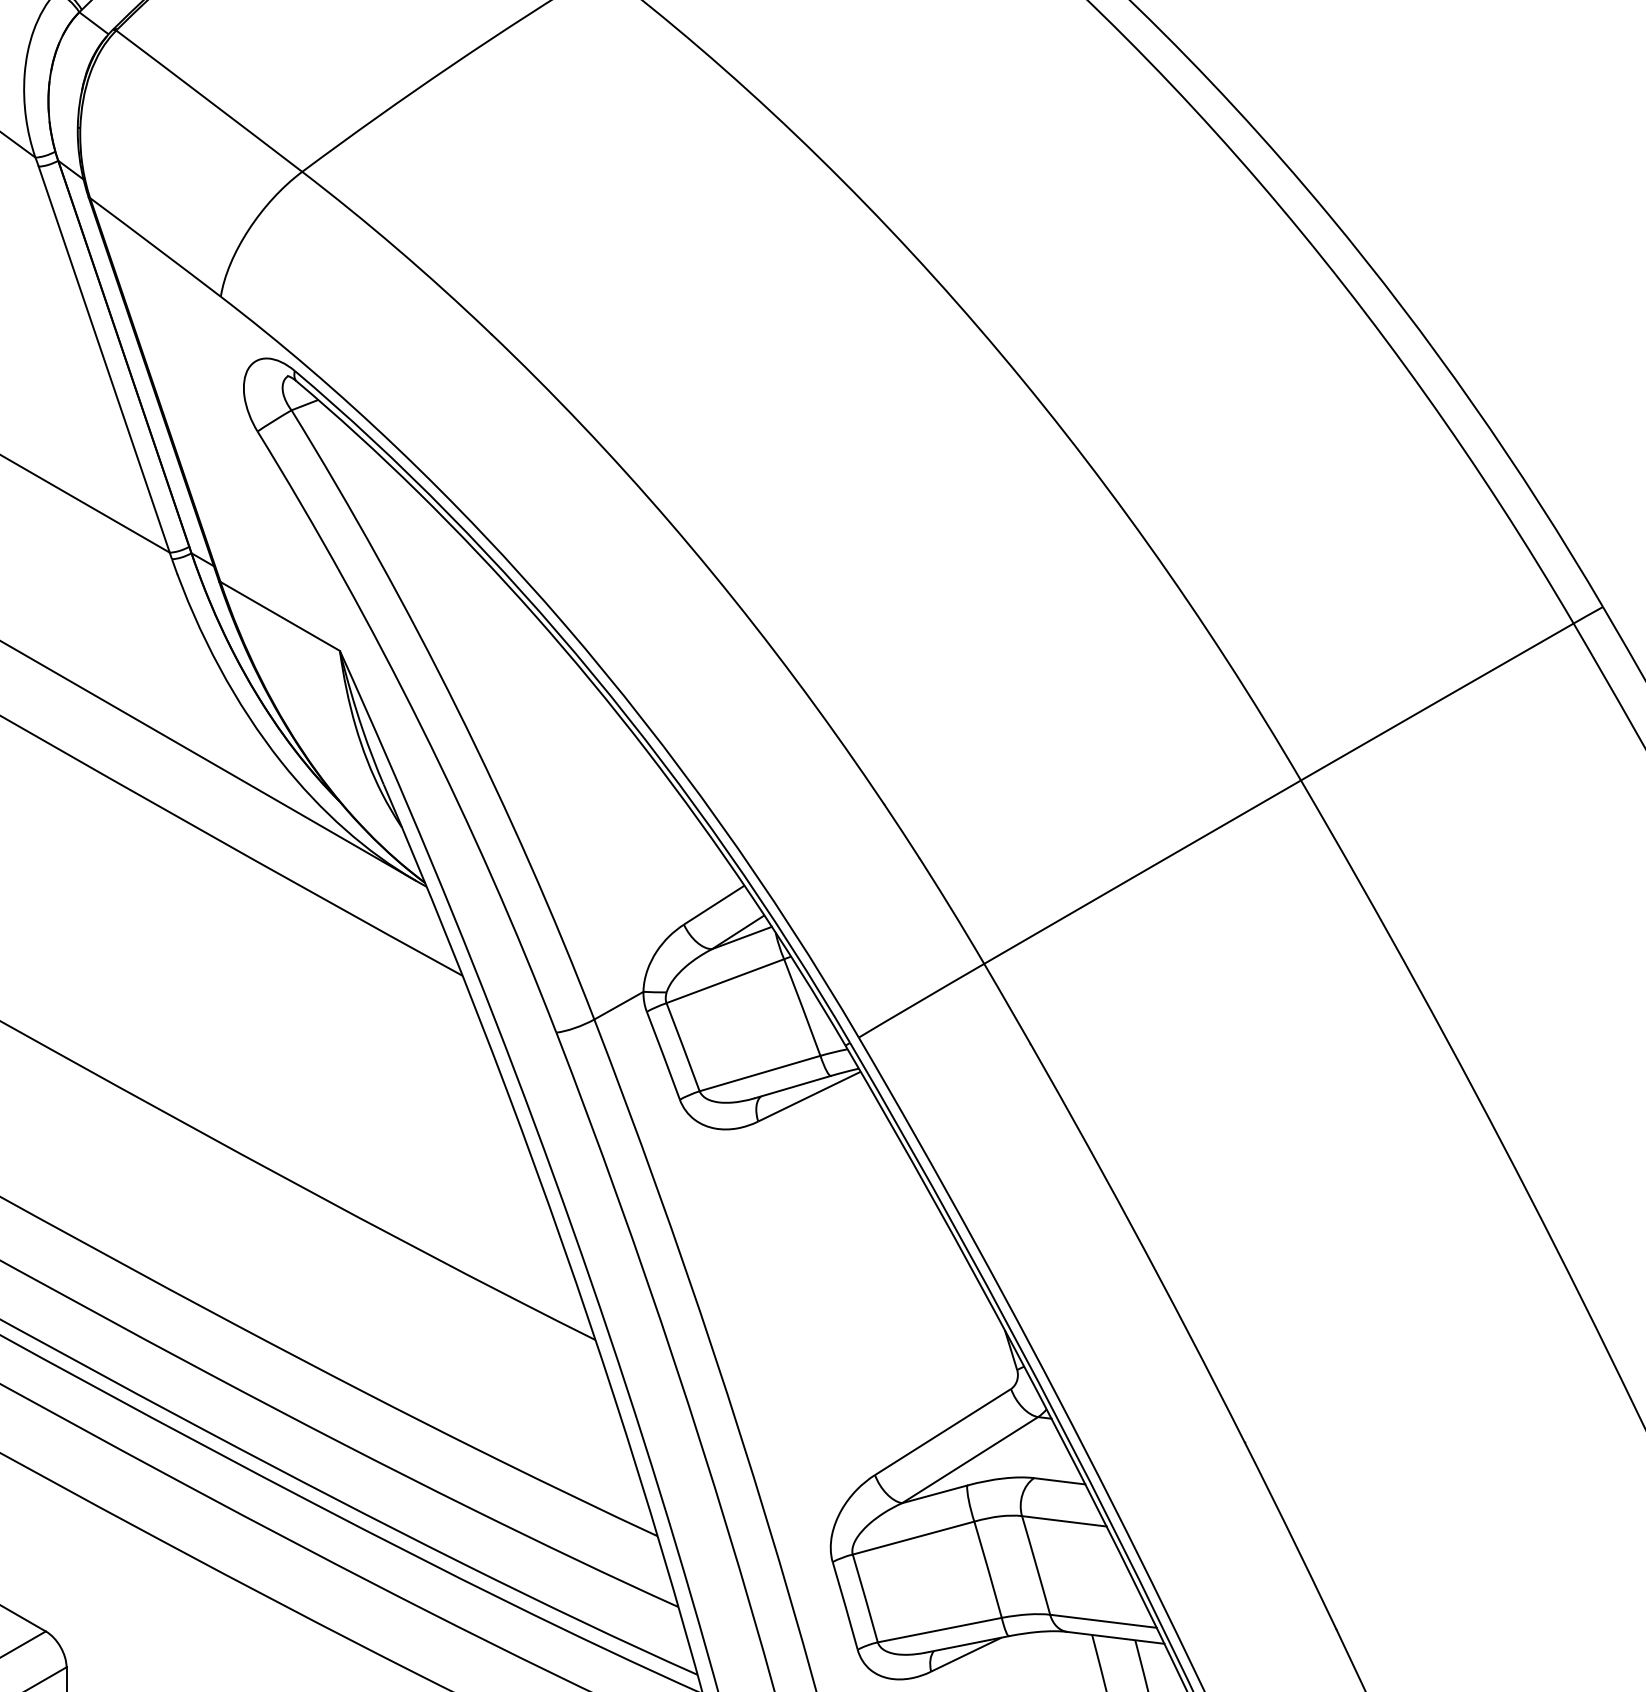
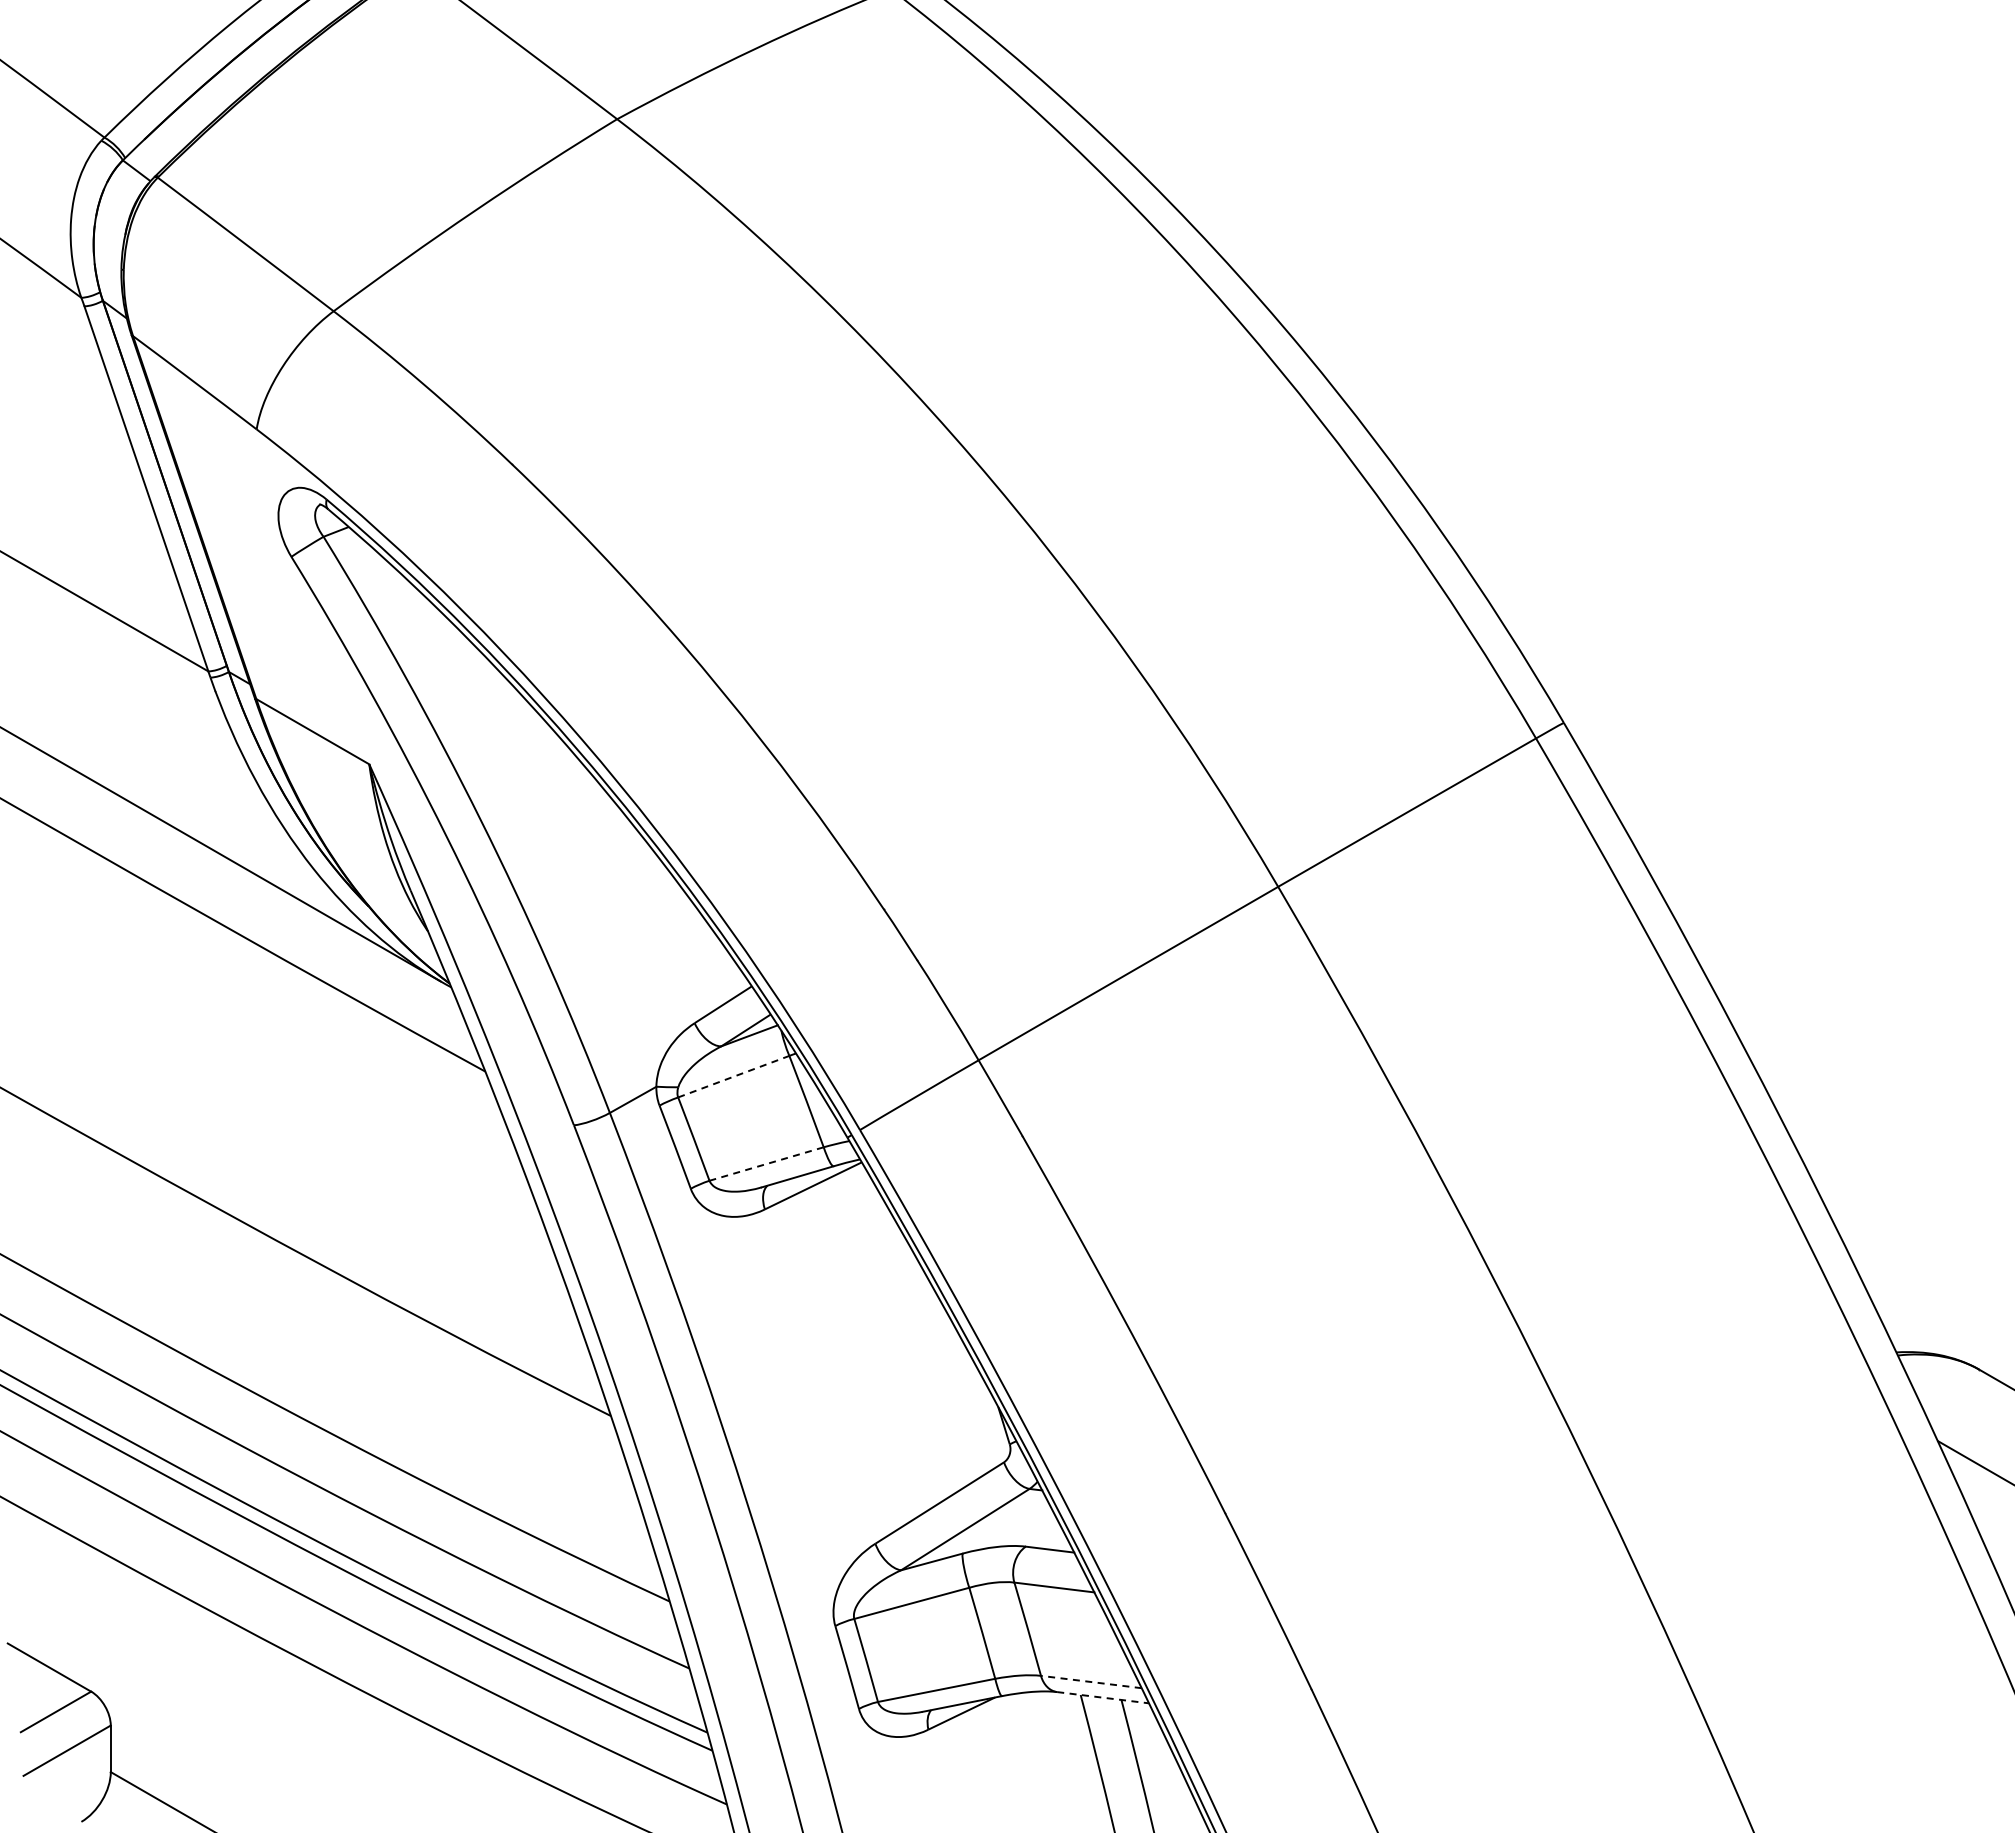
line: (726, 980) -> (734, 1076), solid -> dashed
line: (759, 1074) -> (766, 1164), solid -> dashed
line: (1103, 1621) -> (1091, 1682), solid -> dashed
line: (1116, 1637) -> (1103, 1697), solid -> dashed

